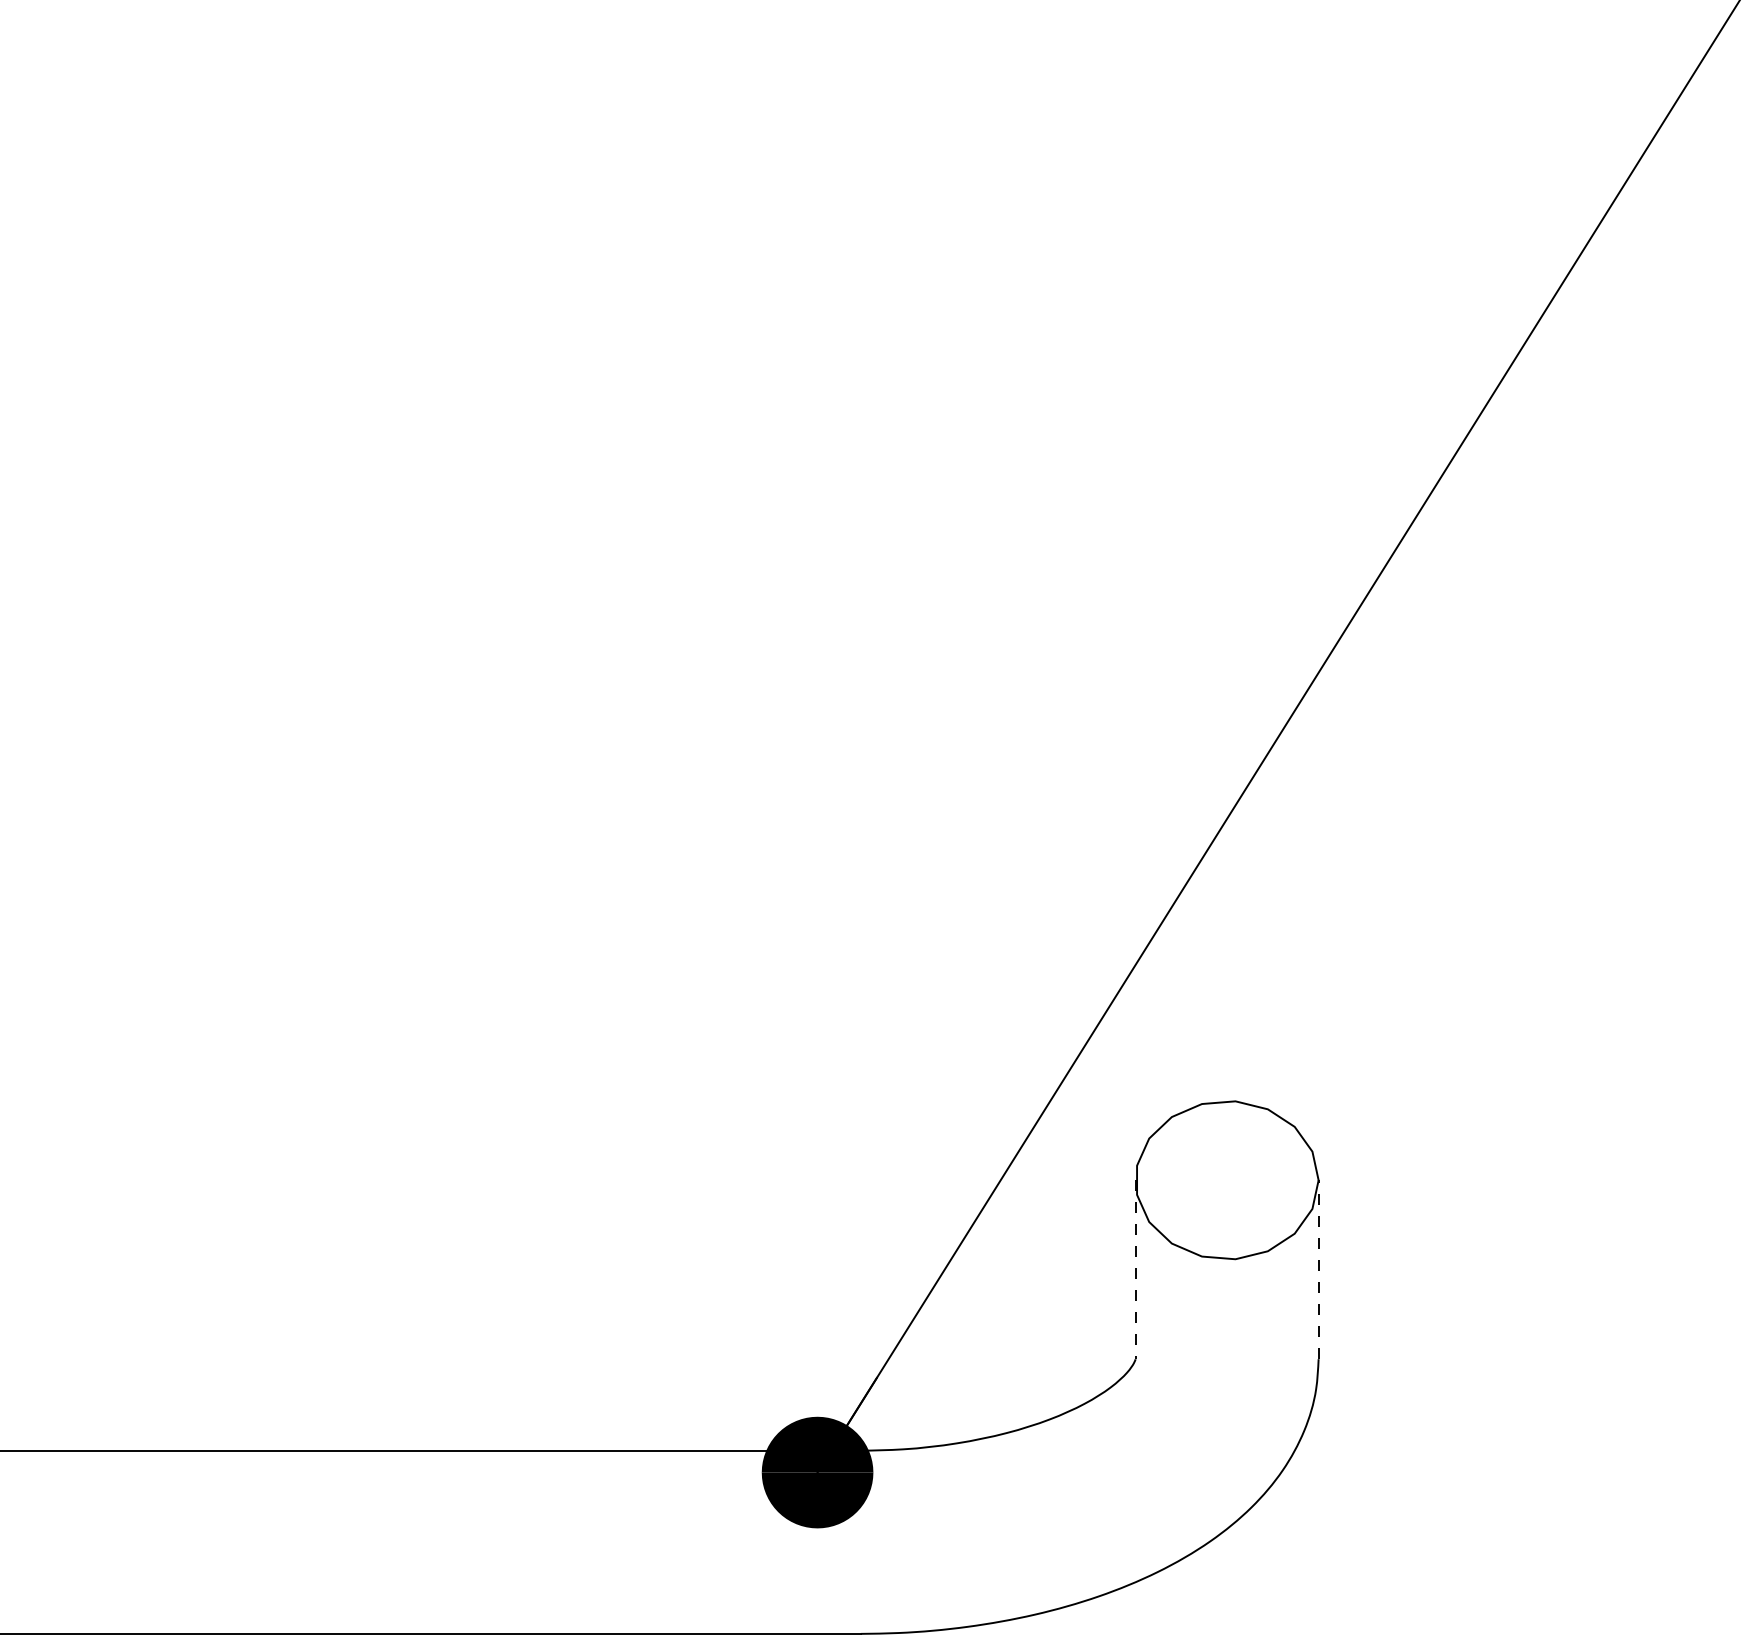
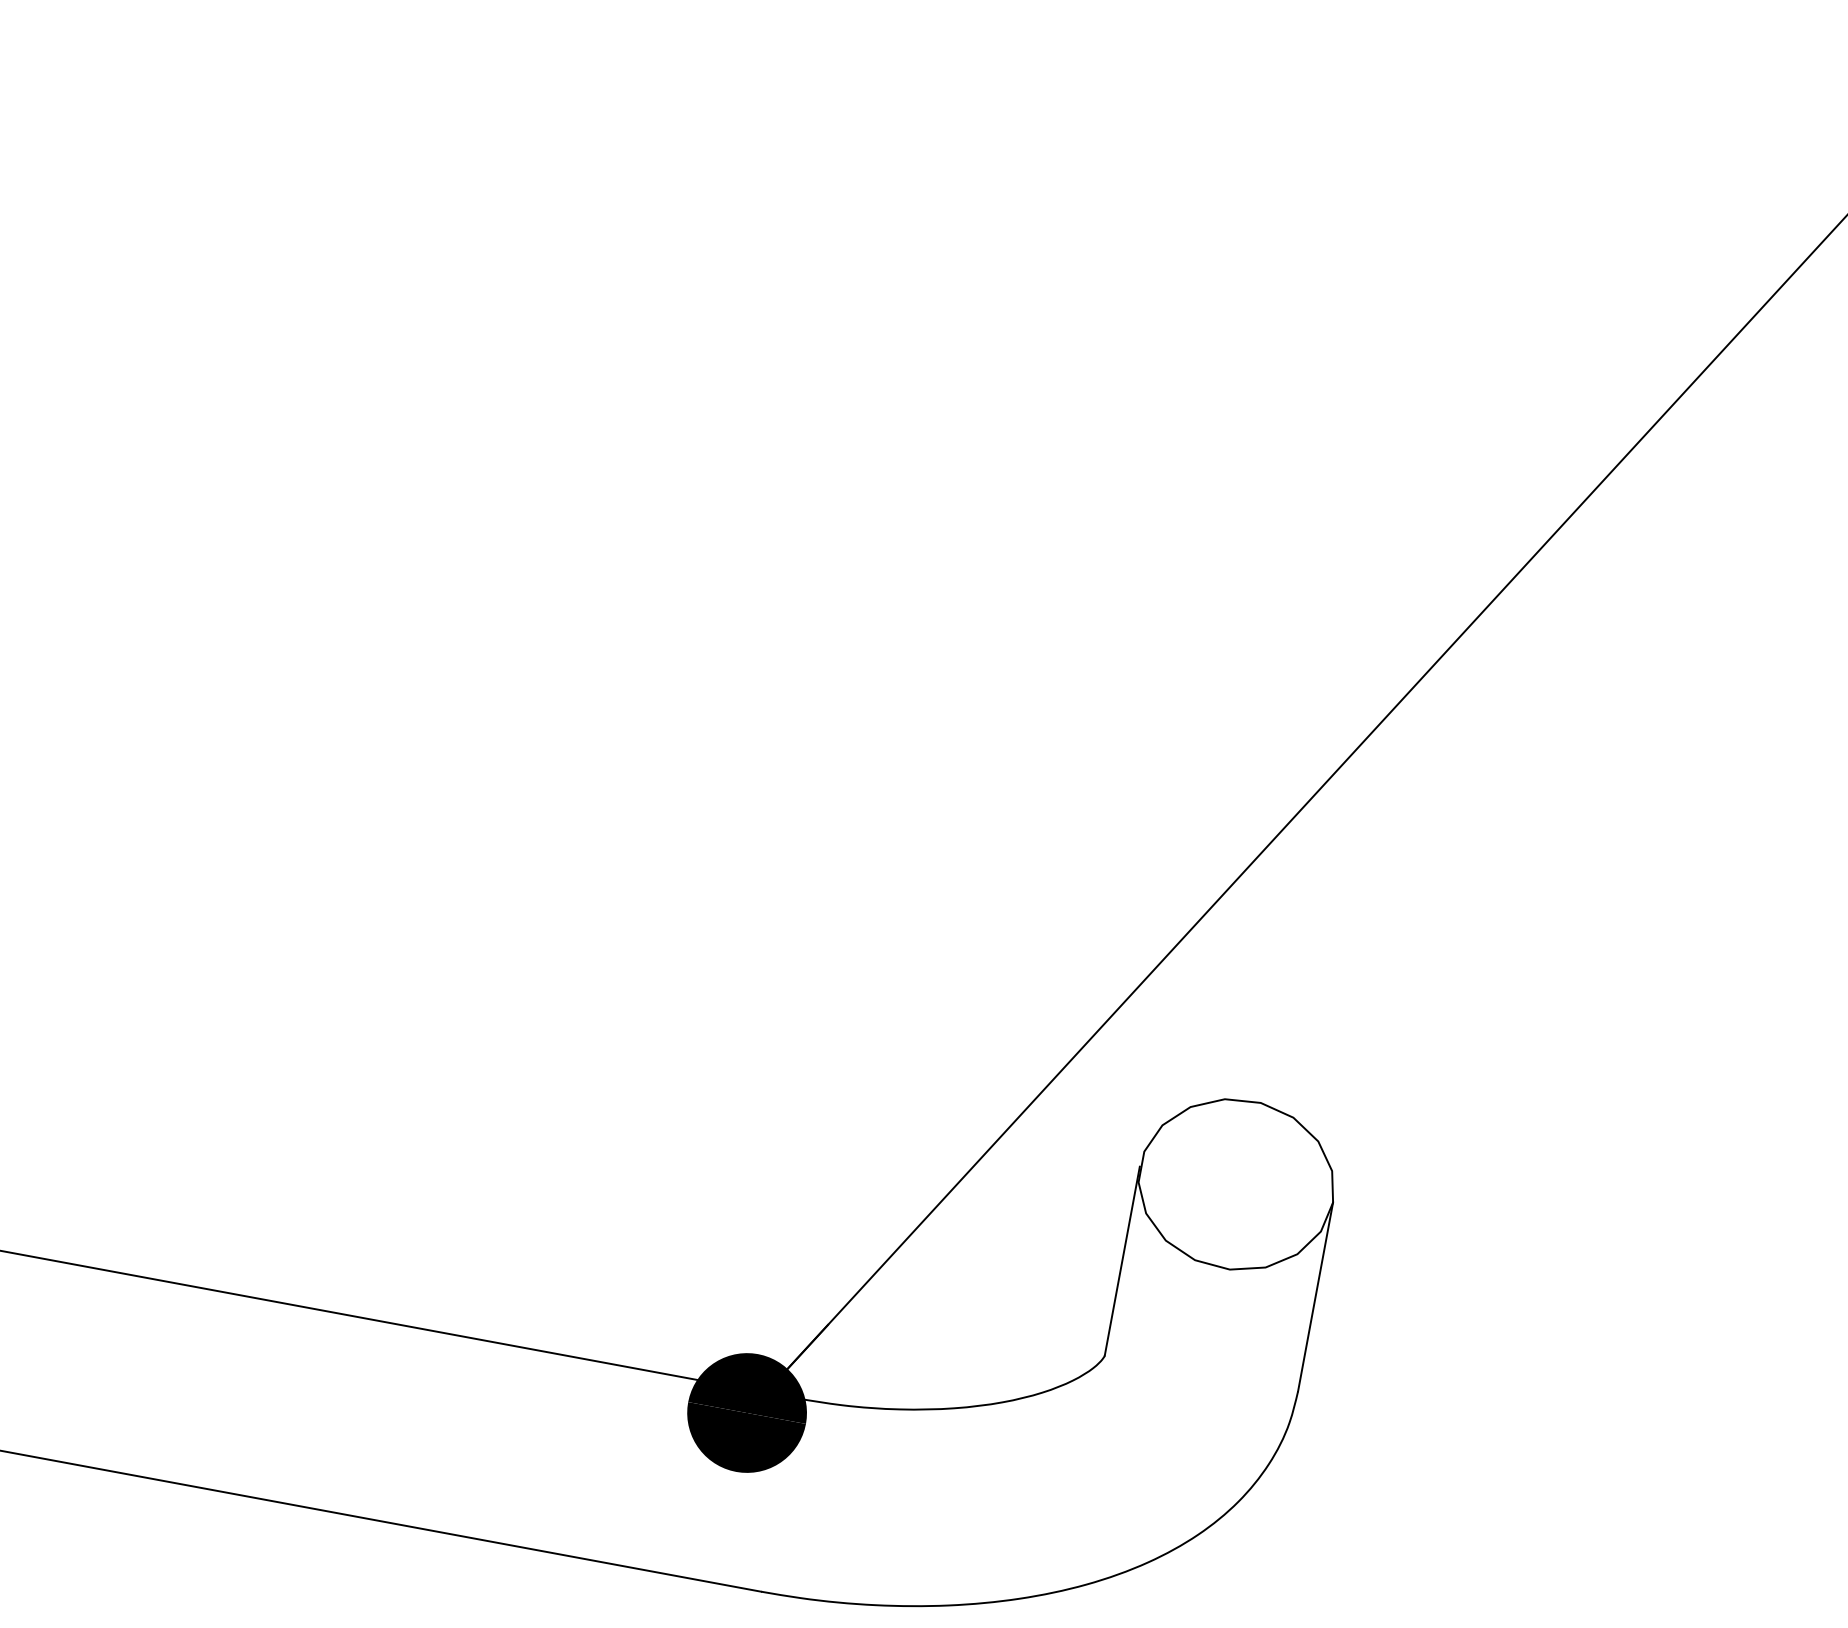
line: (1318, 1269) -> (1315, 1296), dashed -> solid
line: (1135, 1270) -> (1122, 1261), dashed -> solid

